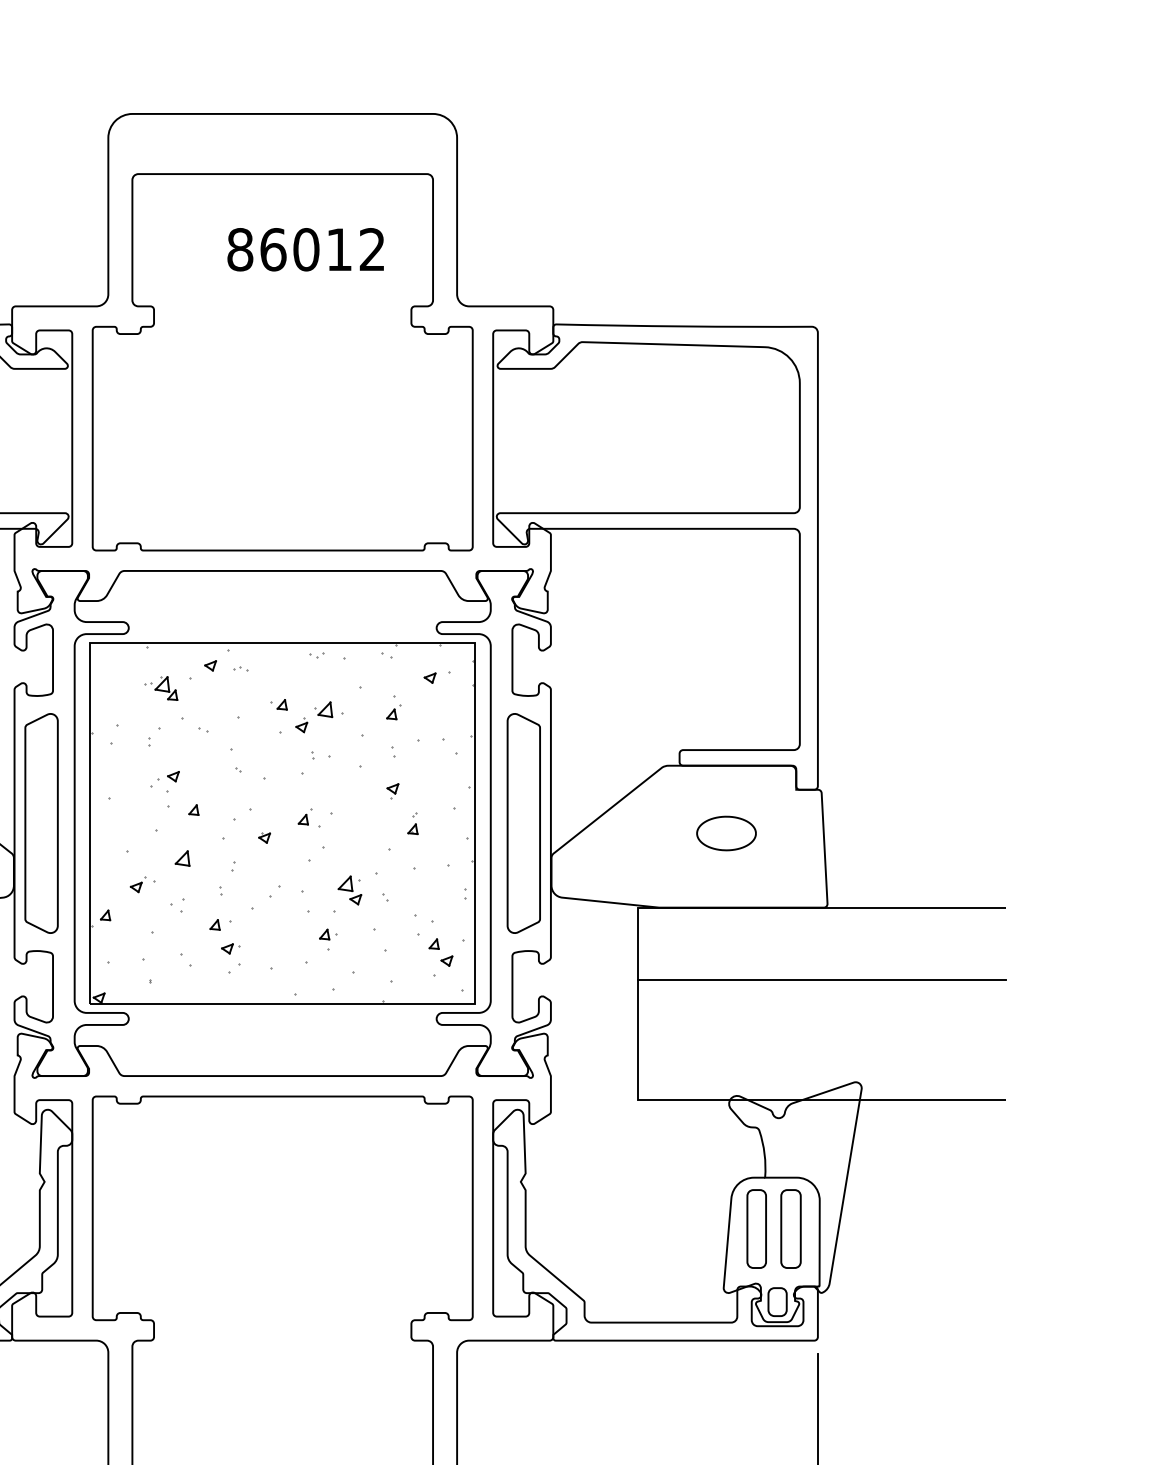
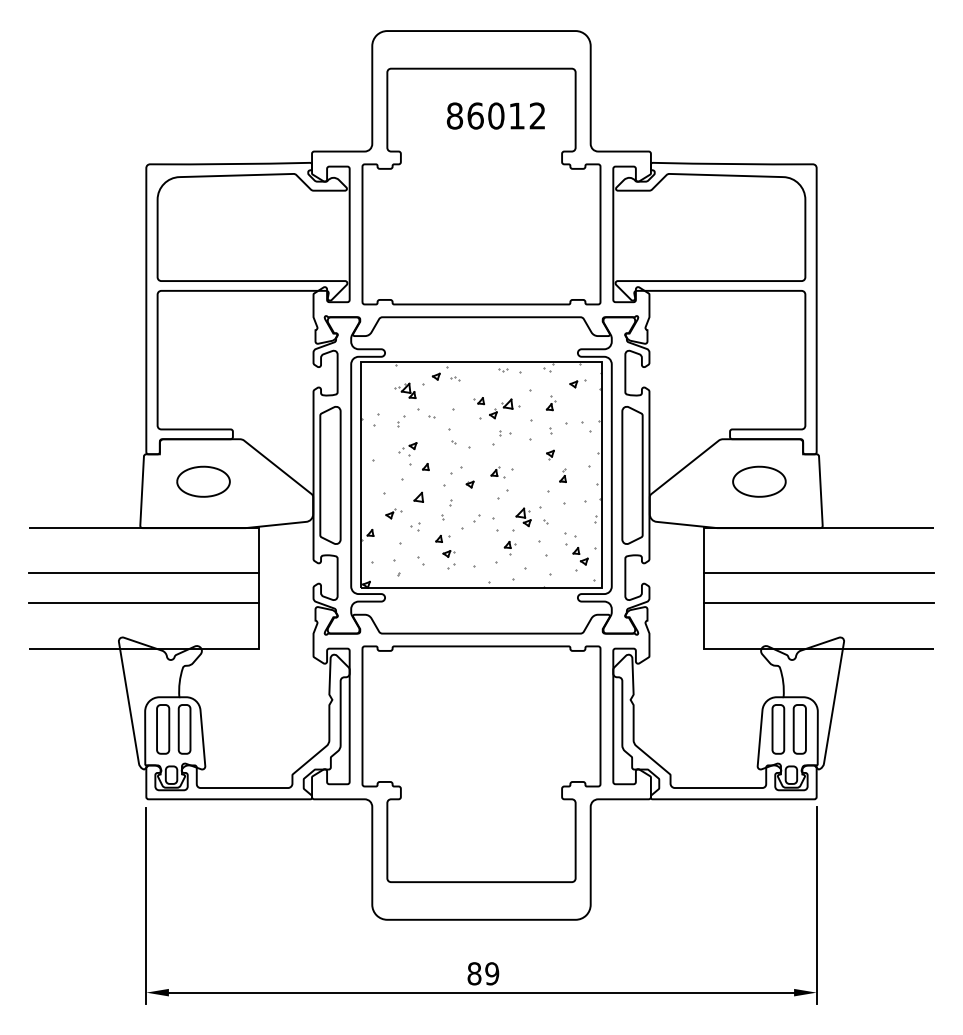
part: (726, 833) -> (759, 481), size x1.43
line: (820, 1028) -> (818, 603), added

